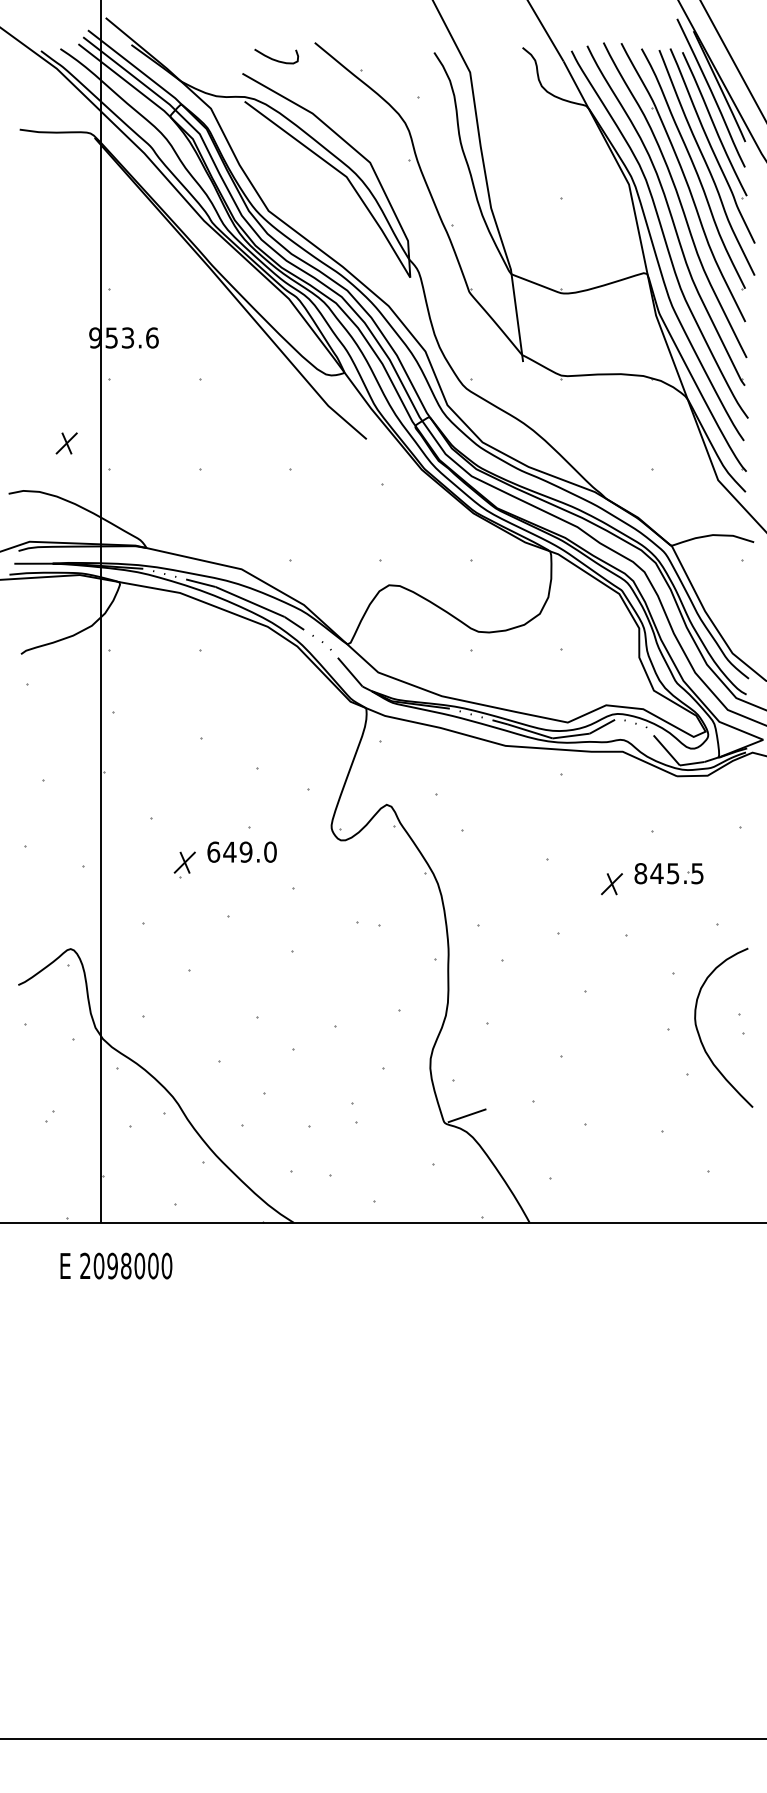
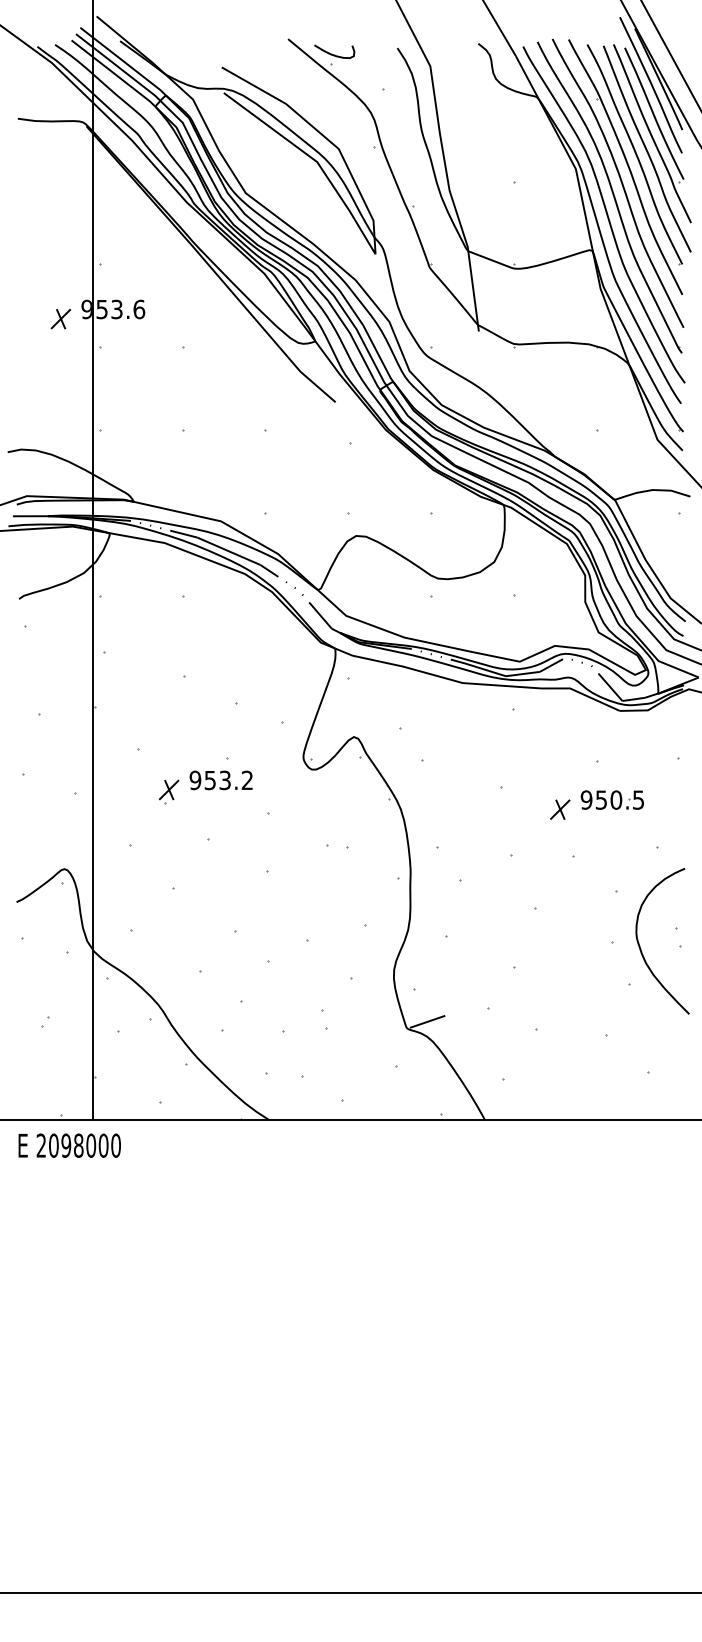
curve: (276, 59) -> (334, 54), moved
part: (66, 443) -> (60, 319), moved
text: (241, 851) -> (220, 779), 649.0 -> 953.2
text: (656, 873) -> (601, 799), 845.5 -> 950.5
text: (116, 1265) -> (69, 1145), moved

